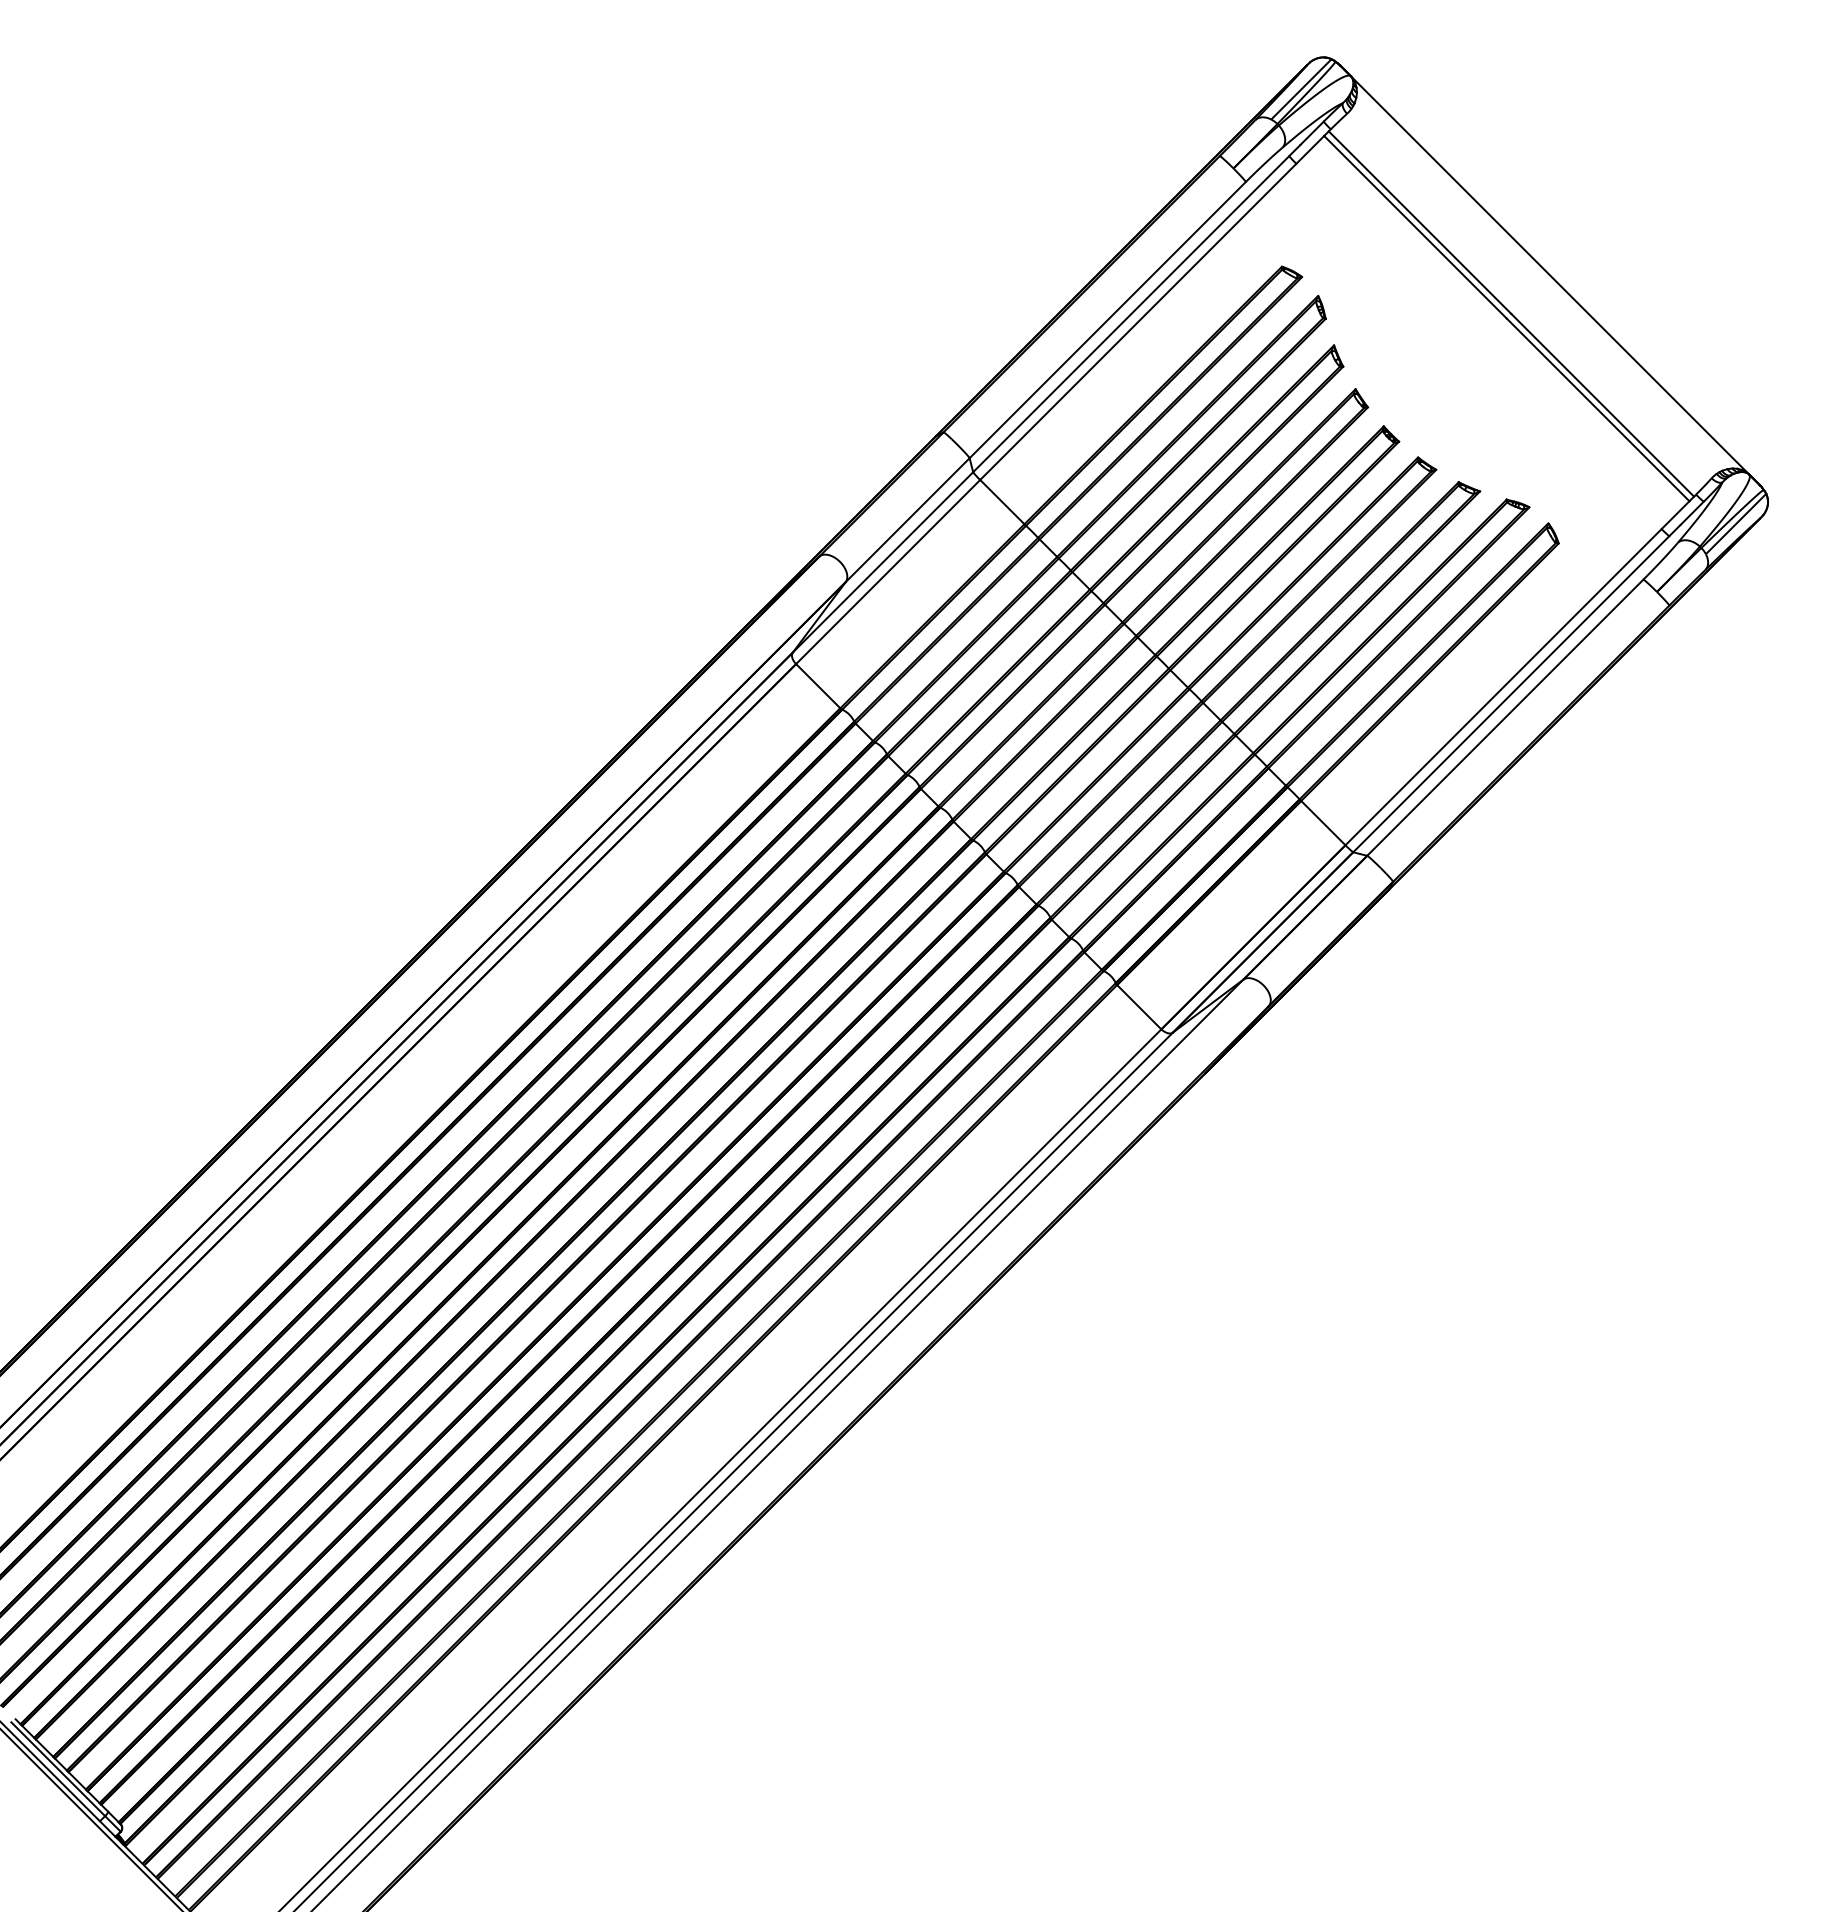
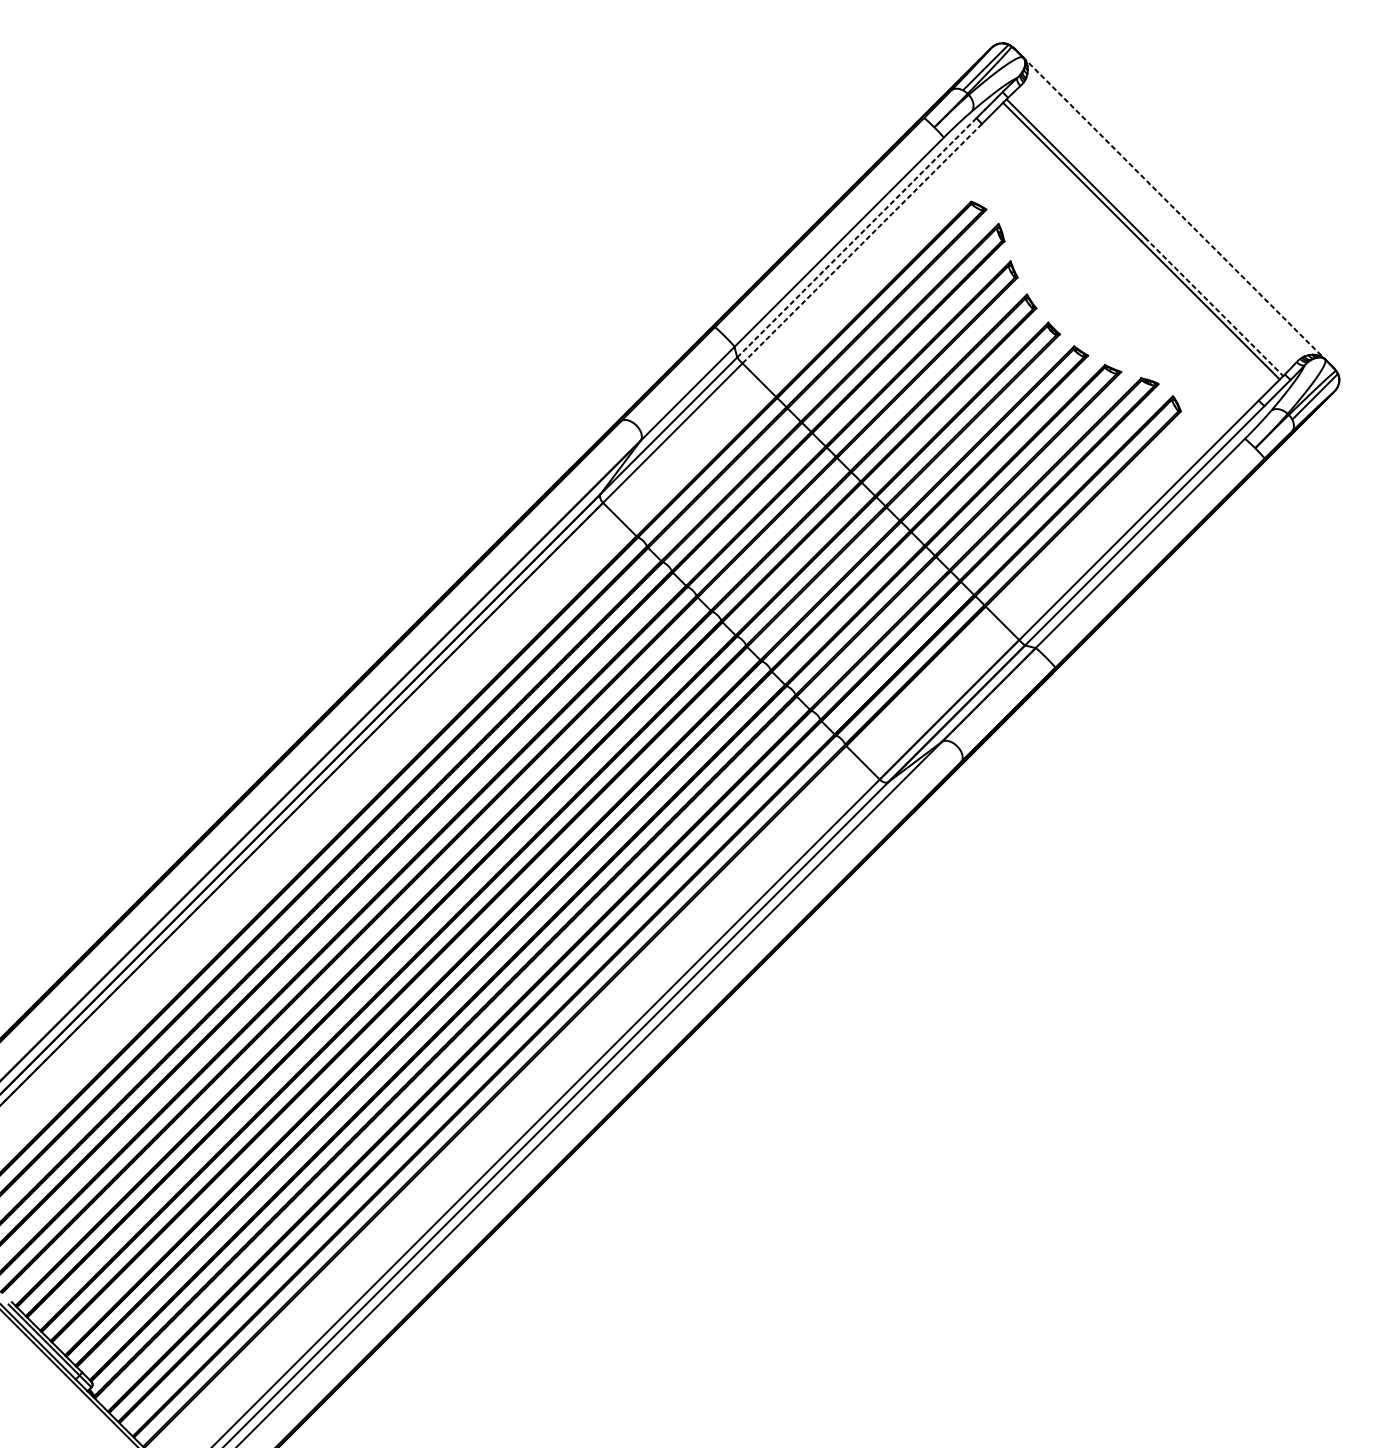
line: (1550, 275) -> (1174, 208), solid -> dashed
line: (1131, 314) -> (857, 238), solid -> dashed
line: (1138, 321) -> (862, 243), solid -> dashed
line: (1603, 405) -> (1214, 306), solid -> dashed

